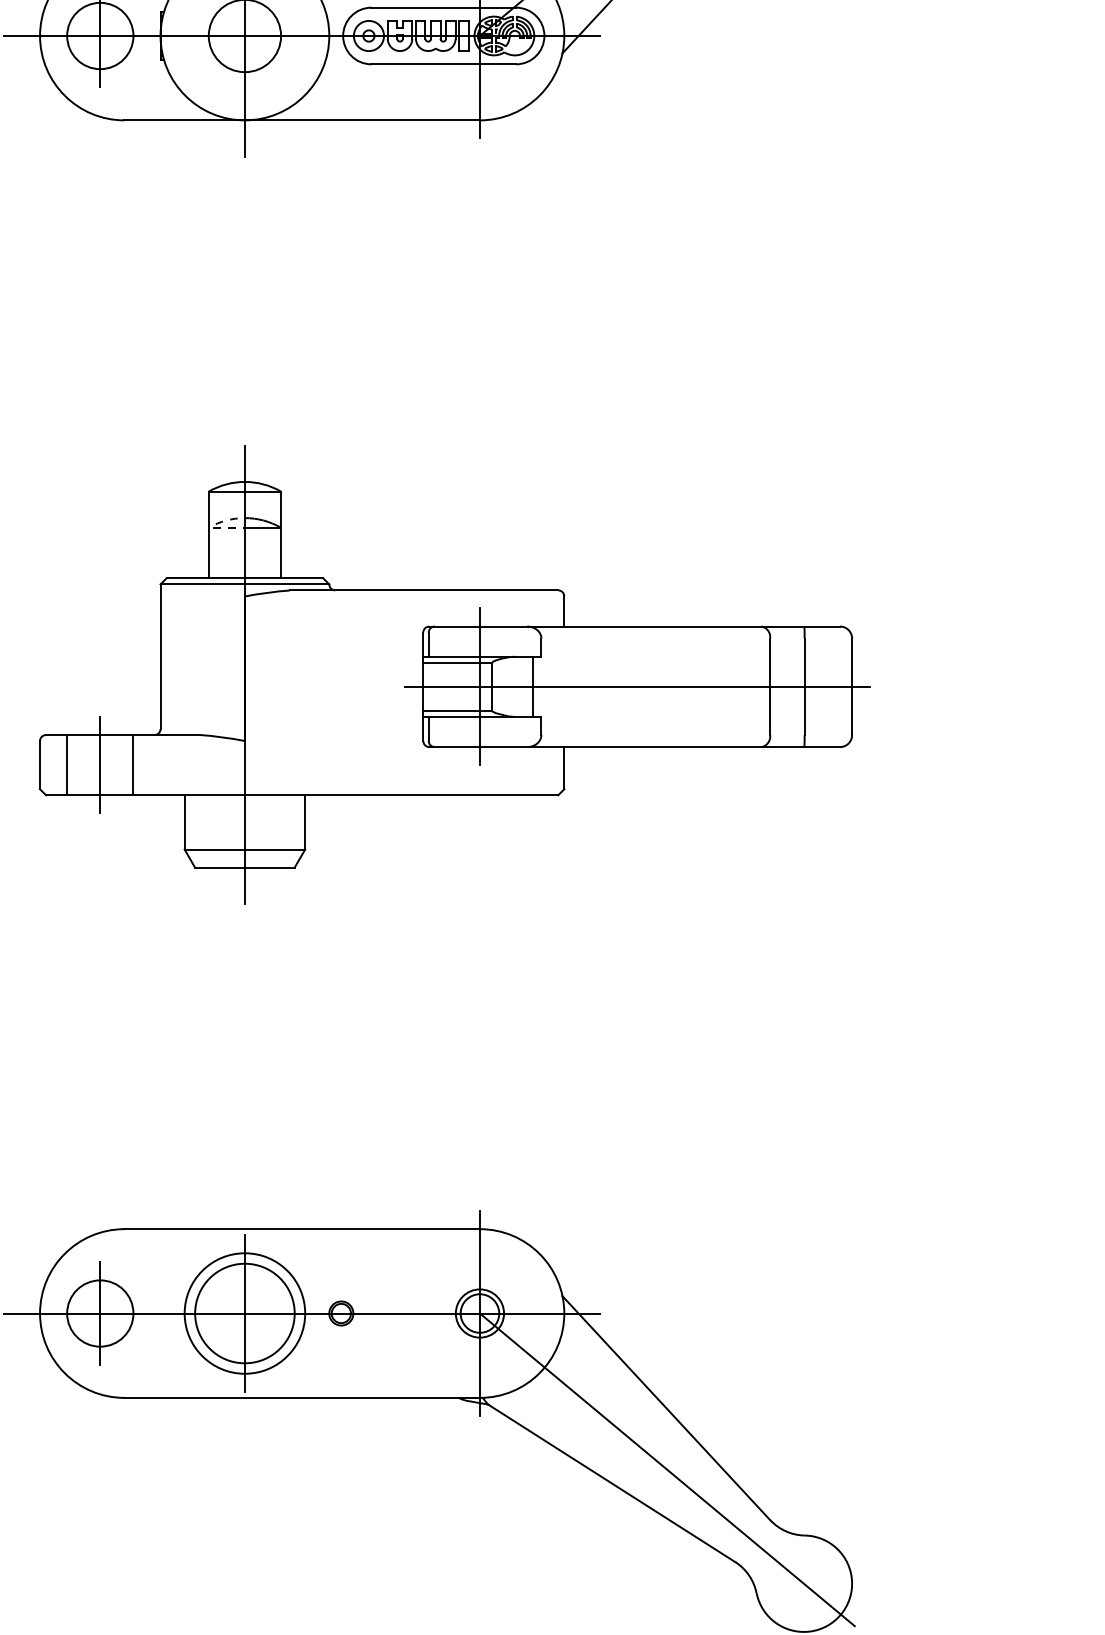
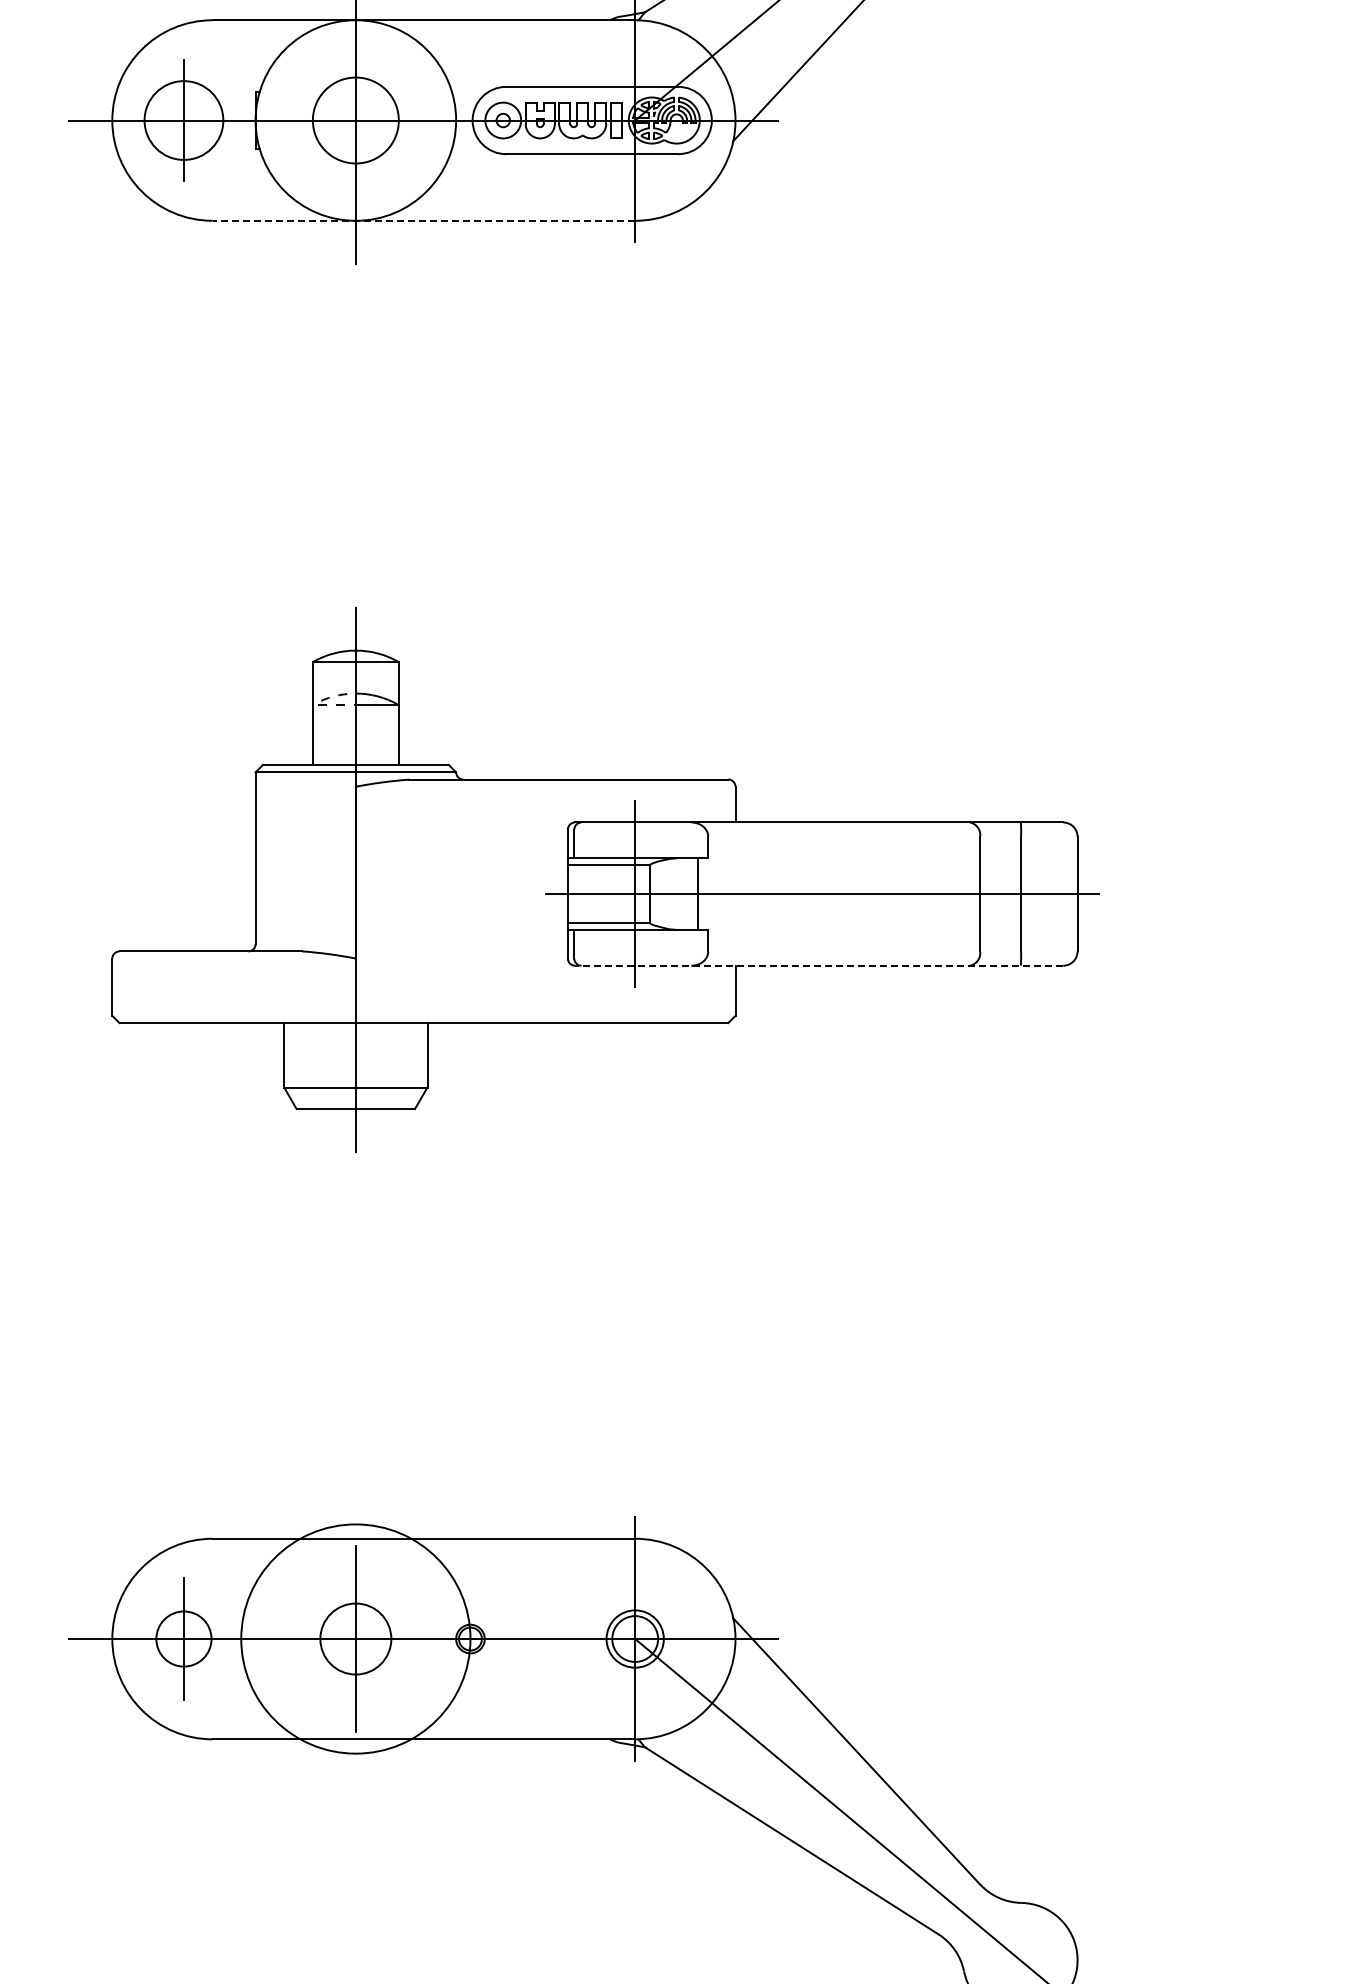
line: (301, 120) -> (423, 220), solid -> dashed
line: (634, 746) -> (818, 965), solid -> dashed
line: (99, 764) -> (183, 986), removed
line: (67, 765) -> (144, 987), removed
line: (133, 765) -> (223, 987), removed
circle: (99, 1313) -> (183, 1638), size x0.7
circle: (244, 1313) -> (355, 1638), size x0.6
circle: (244, 1313) -> (355, 1638), size x1.6

